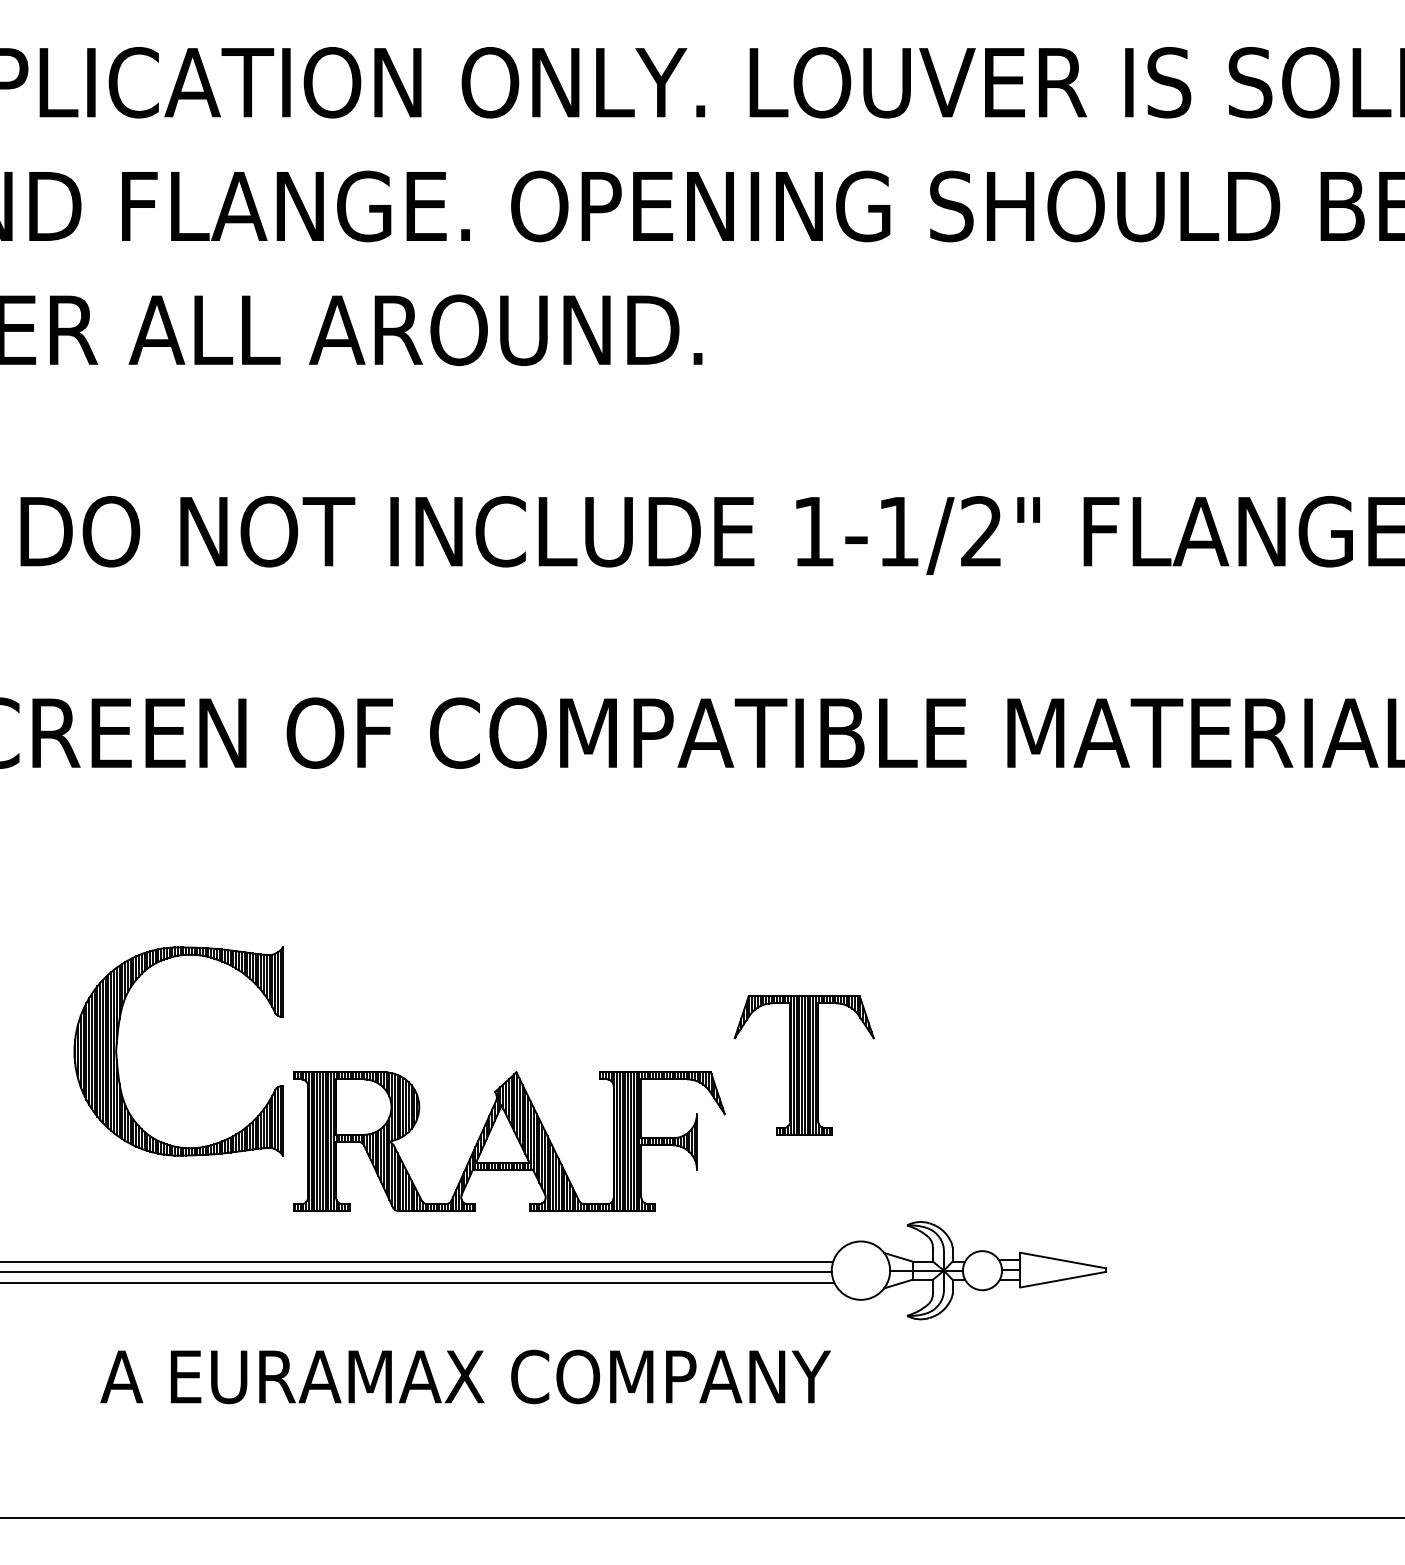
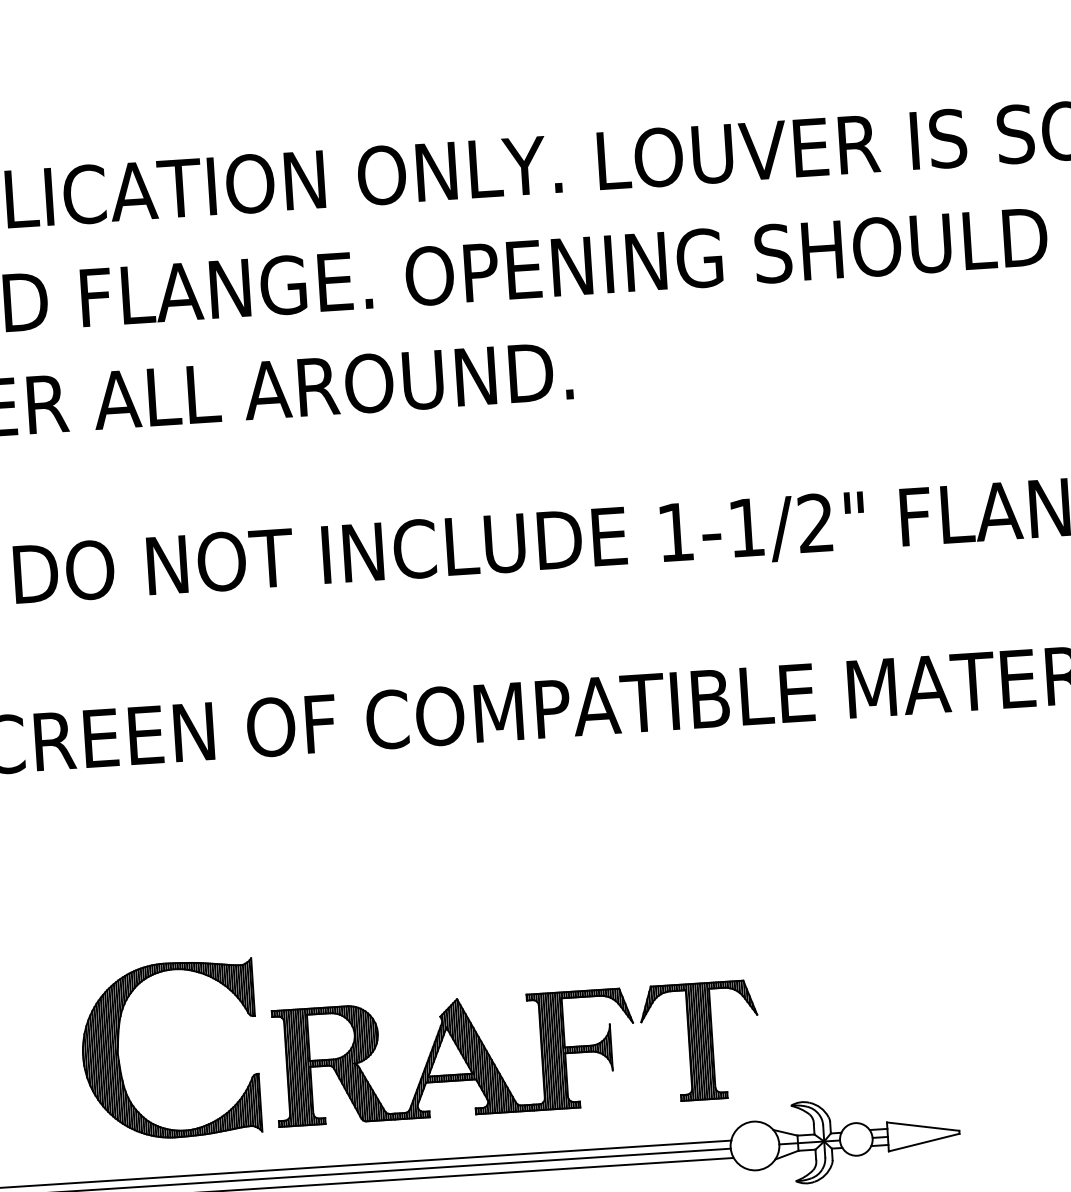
part: (117, 1051) -> (118, 1053), moved
part: (803, 1065) -> (700, 1041), moved

